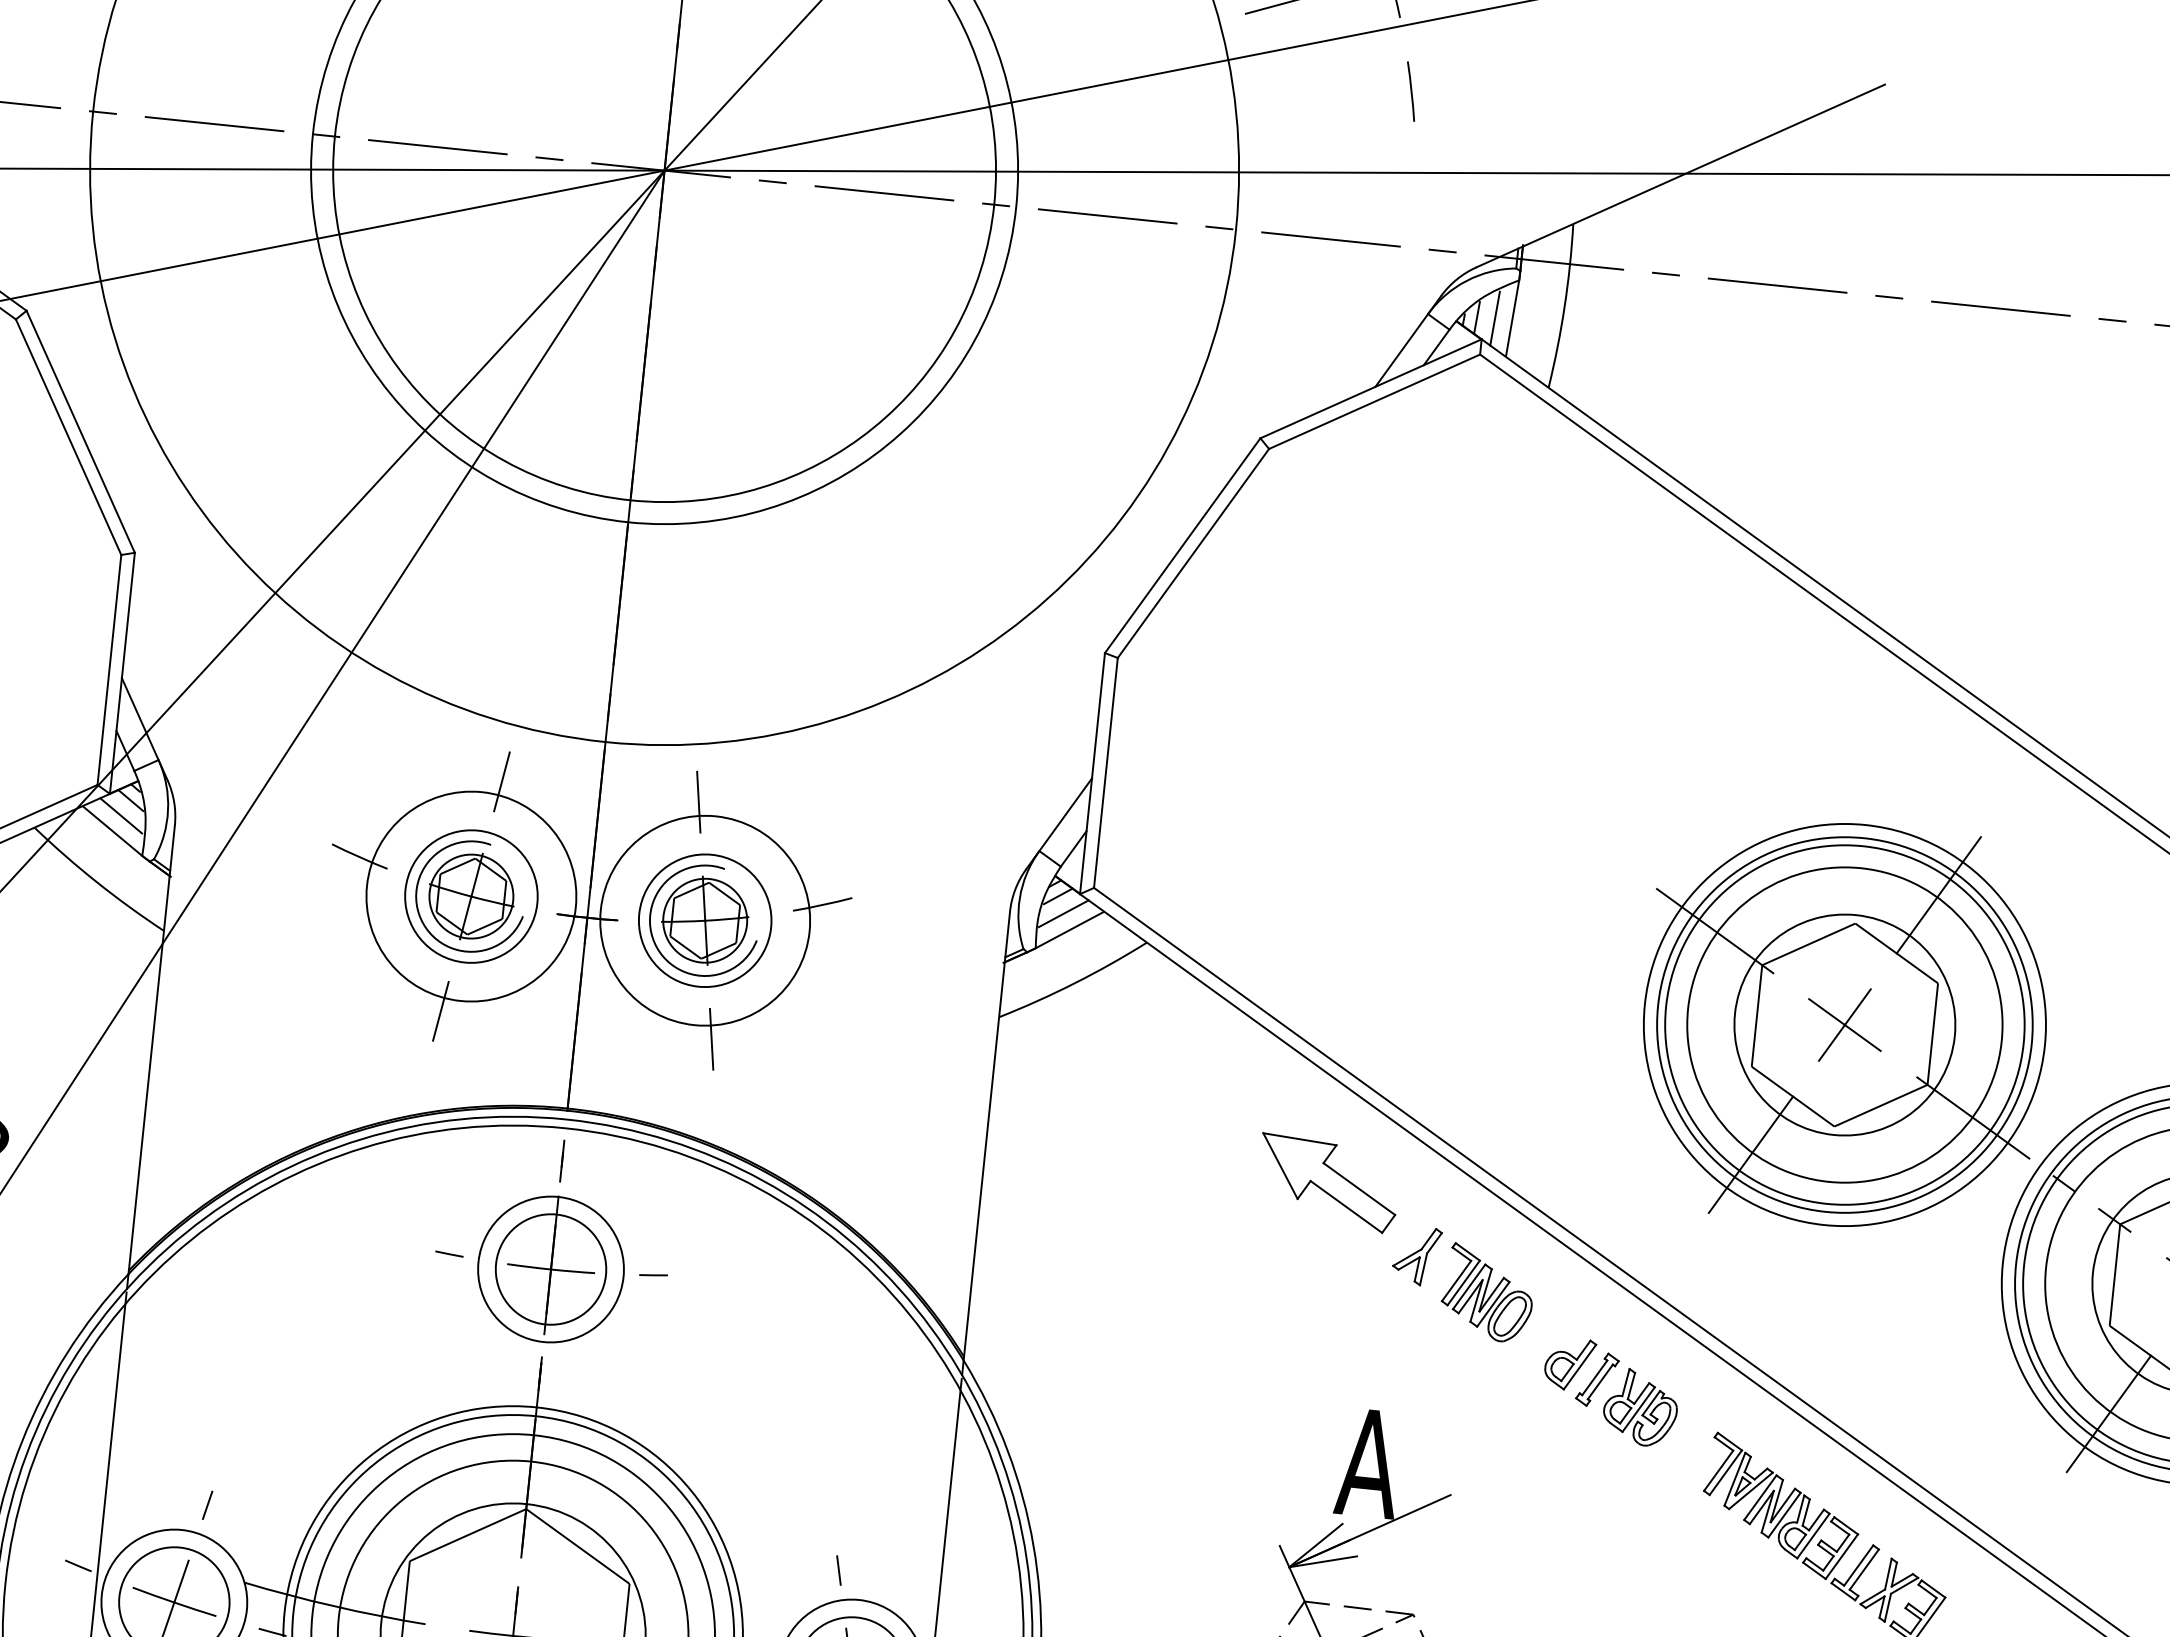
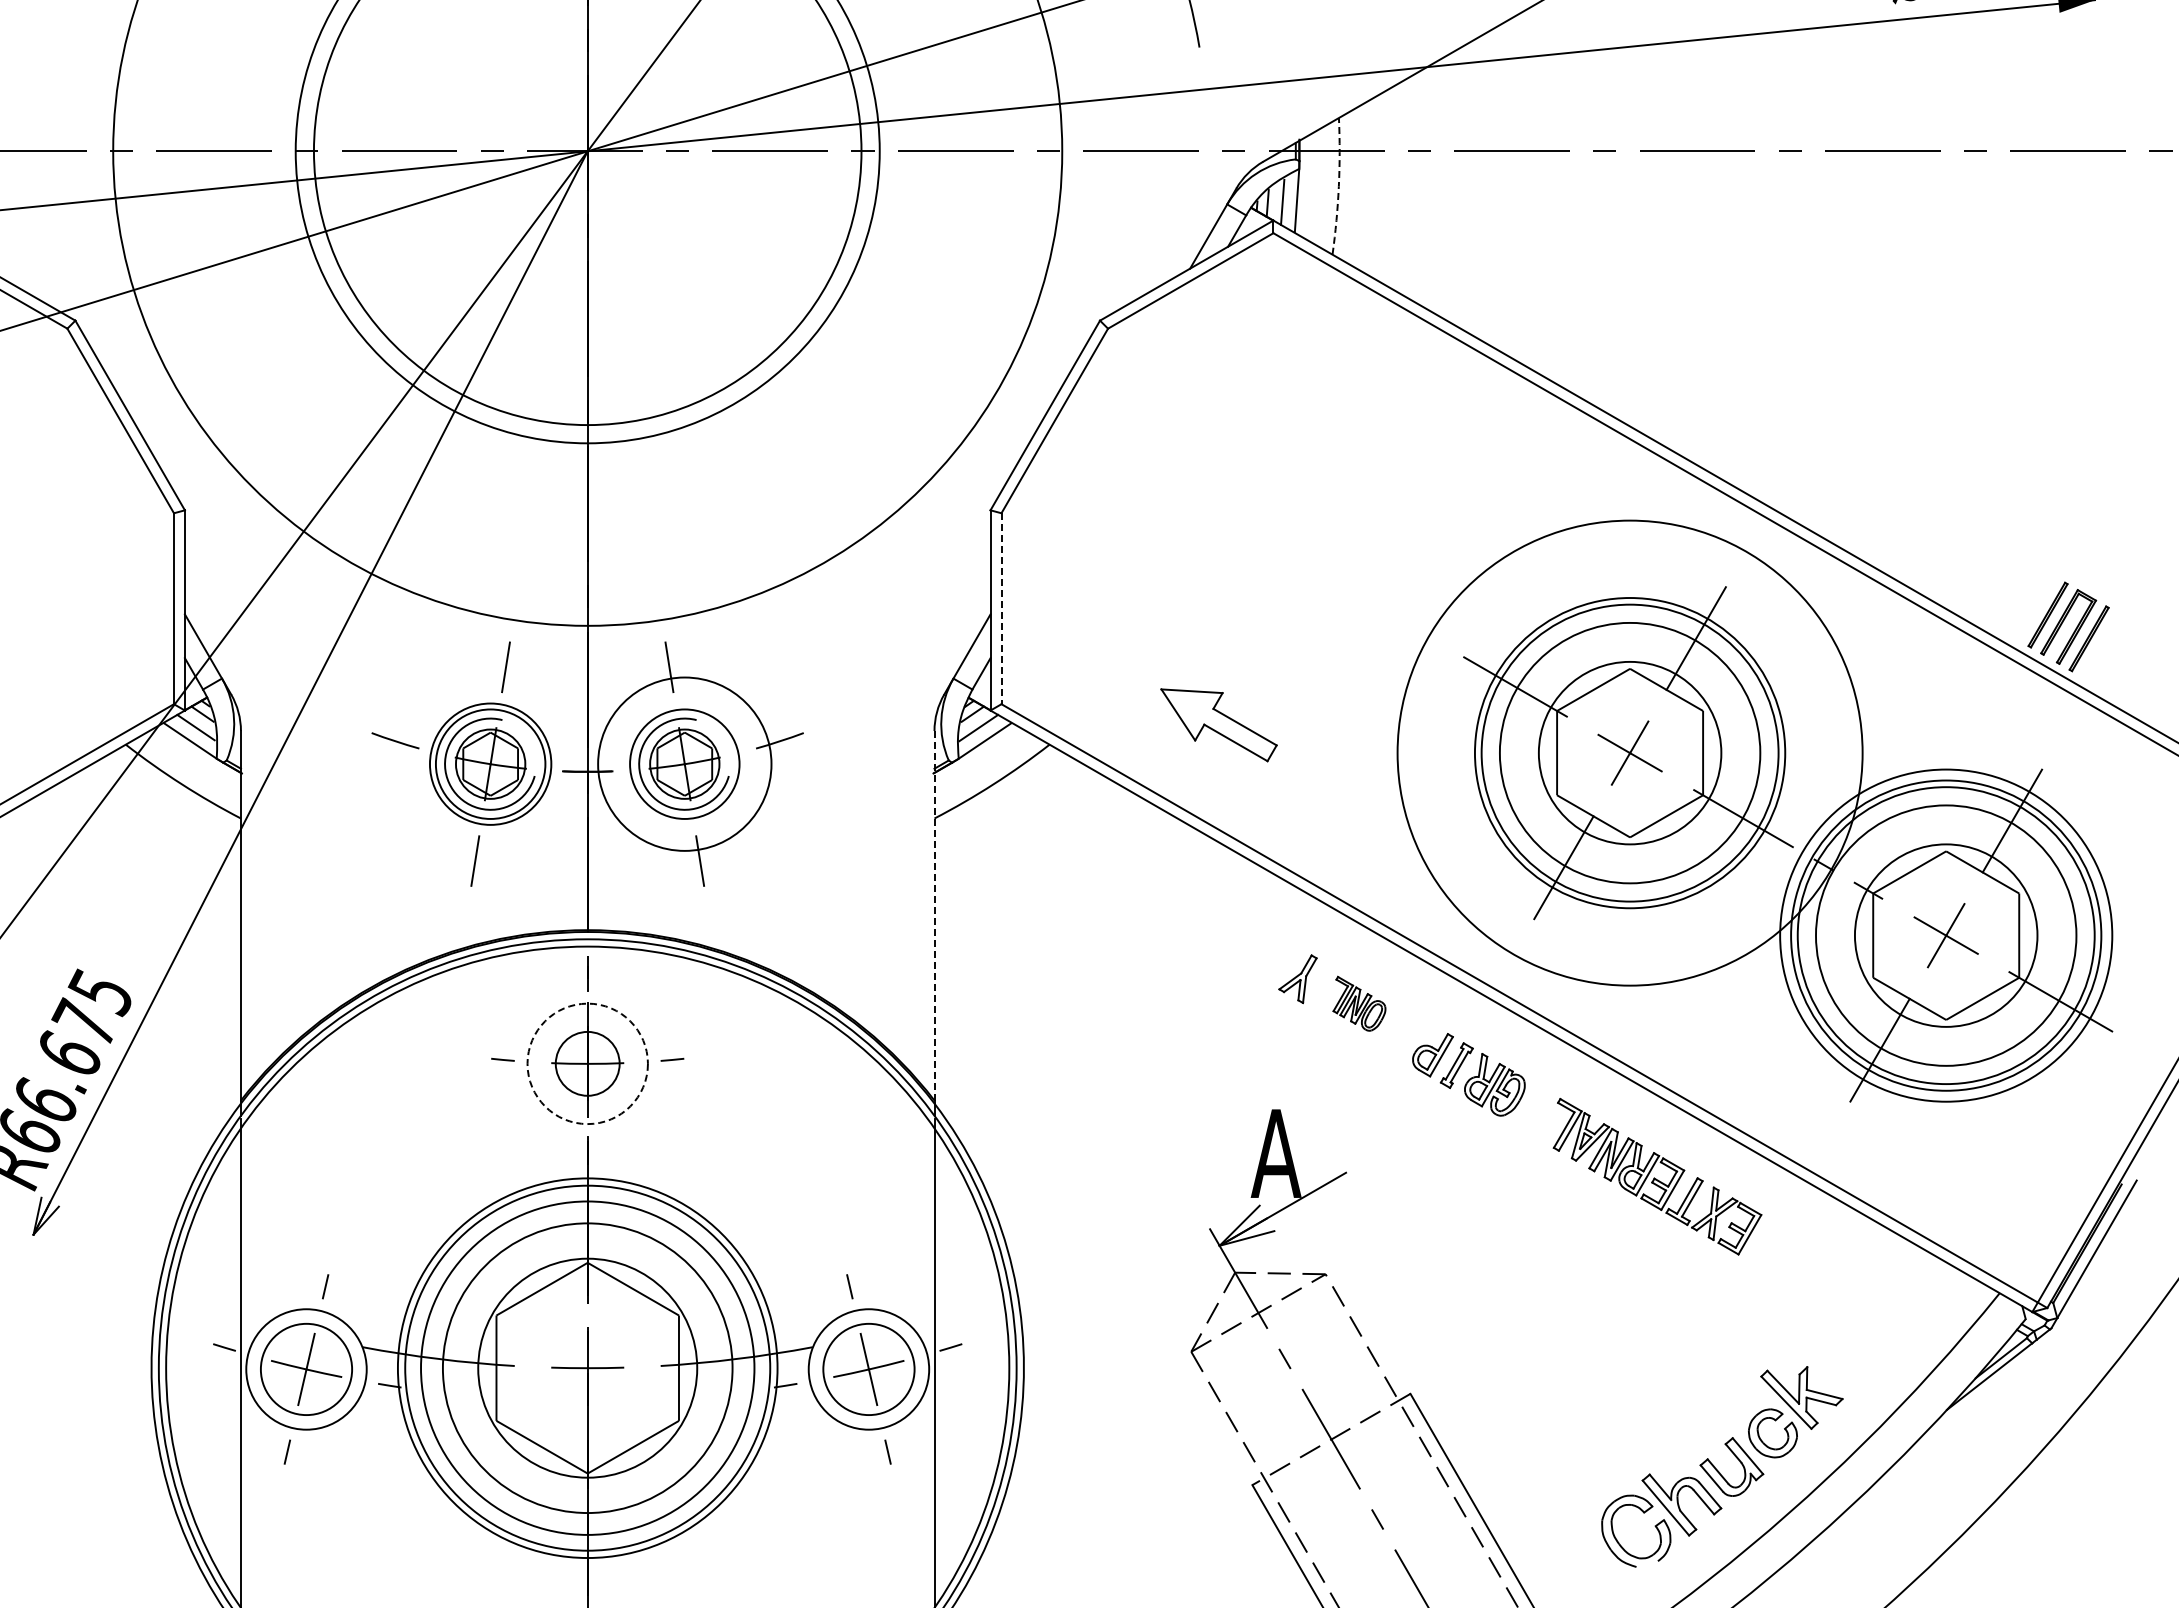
arc: (1564, 306) -> (1338, 186), solid -> dashed
line: (1105, 773) -> (1001, 609), solid -> dashed
circle: (471, 895) -> (490, 763), size x0.7
circle: (1845, 1025) -> (1630, 753), size x1.4
line: (987, 1134) -> (934, 915), solid -> dashed
part: (1327, 1183) -> (1218, 725), moved
circle: (550, 1269) -> (587, 1063), size x0.7
circle: (550, 1269) -> (587, 1063), solid -> dashed
part: (1487, 1292) -> (1359, 1003), size x0.7

